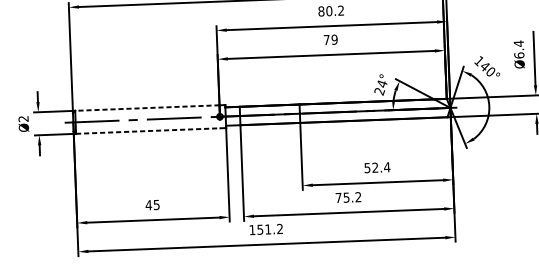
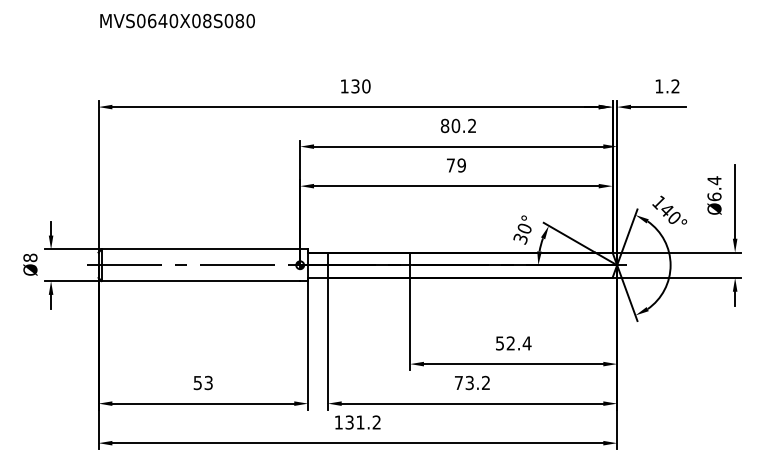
text: (380, 87) -> (522, 233), 24° -> 30°
line: (147, 108) -> (200, 249), dashed -> solid
text: (23, 118) -> (30, 257), Ø2 -> Ø8
line: (148, 131) -> (201, 281), dashed -> solid
text: (346, 197) -> (469, 382), 75.2 -> 73.2
text: (152, 204) -> (202, 382), 45 -> 53
text: (260, 229) -> (349, 421), 151.2 -> 131.2

